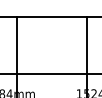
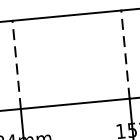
line: (17, 45) -> (16, 64), solid -> dashed
line: (86, 45) -> (124, 54), solid -> dashed

